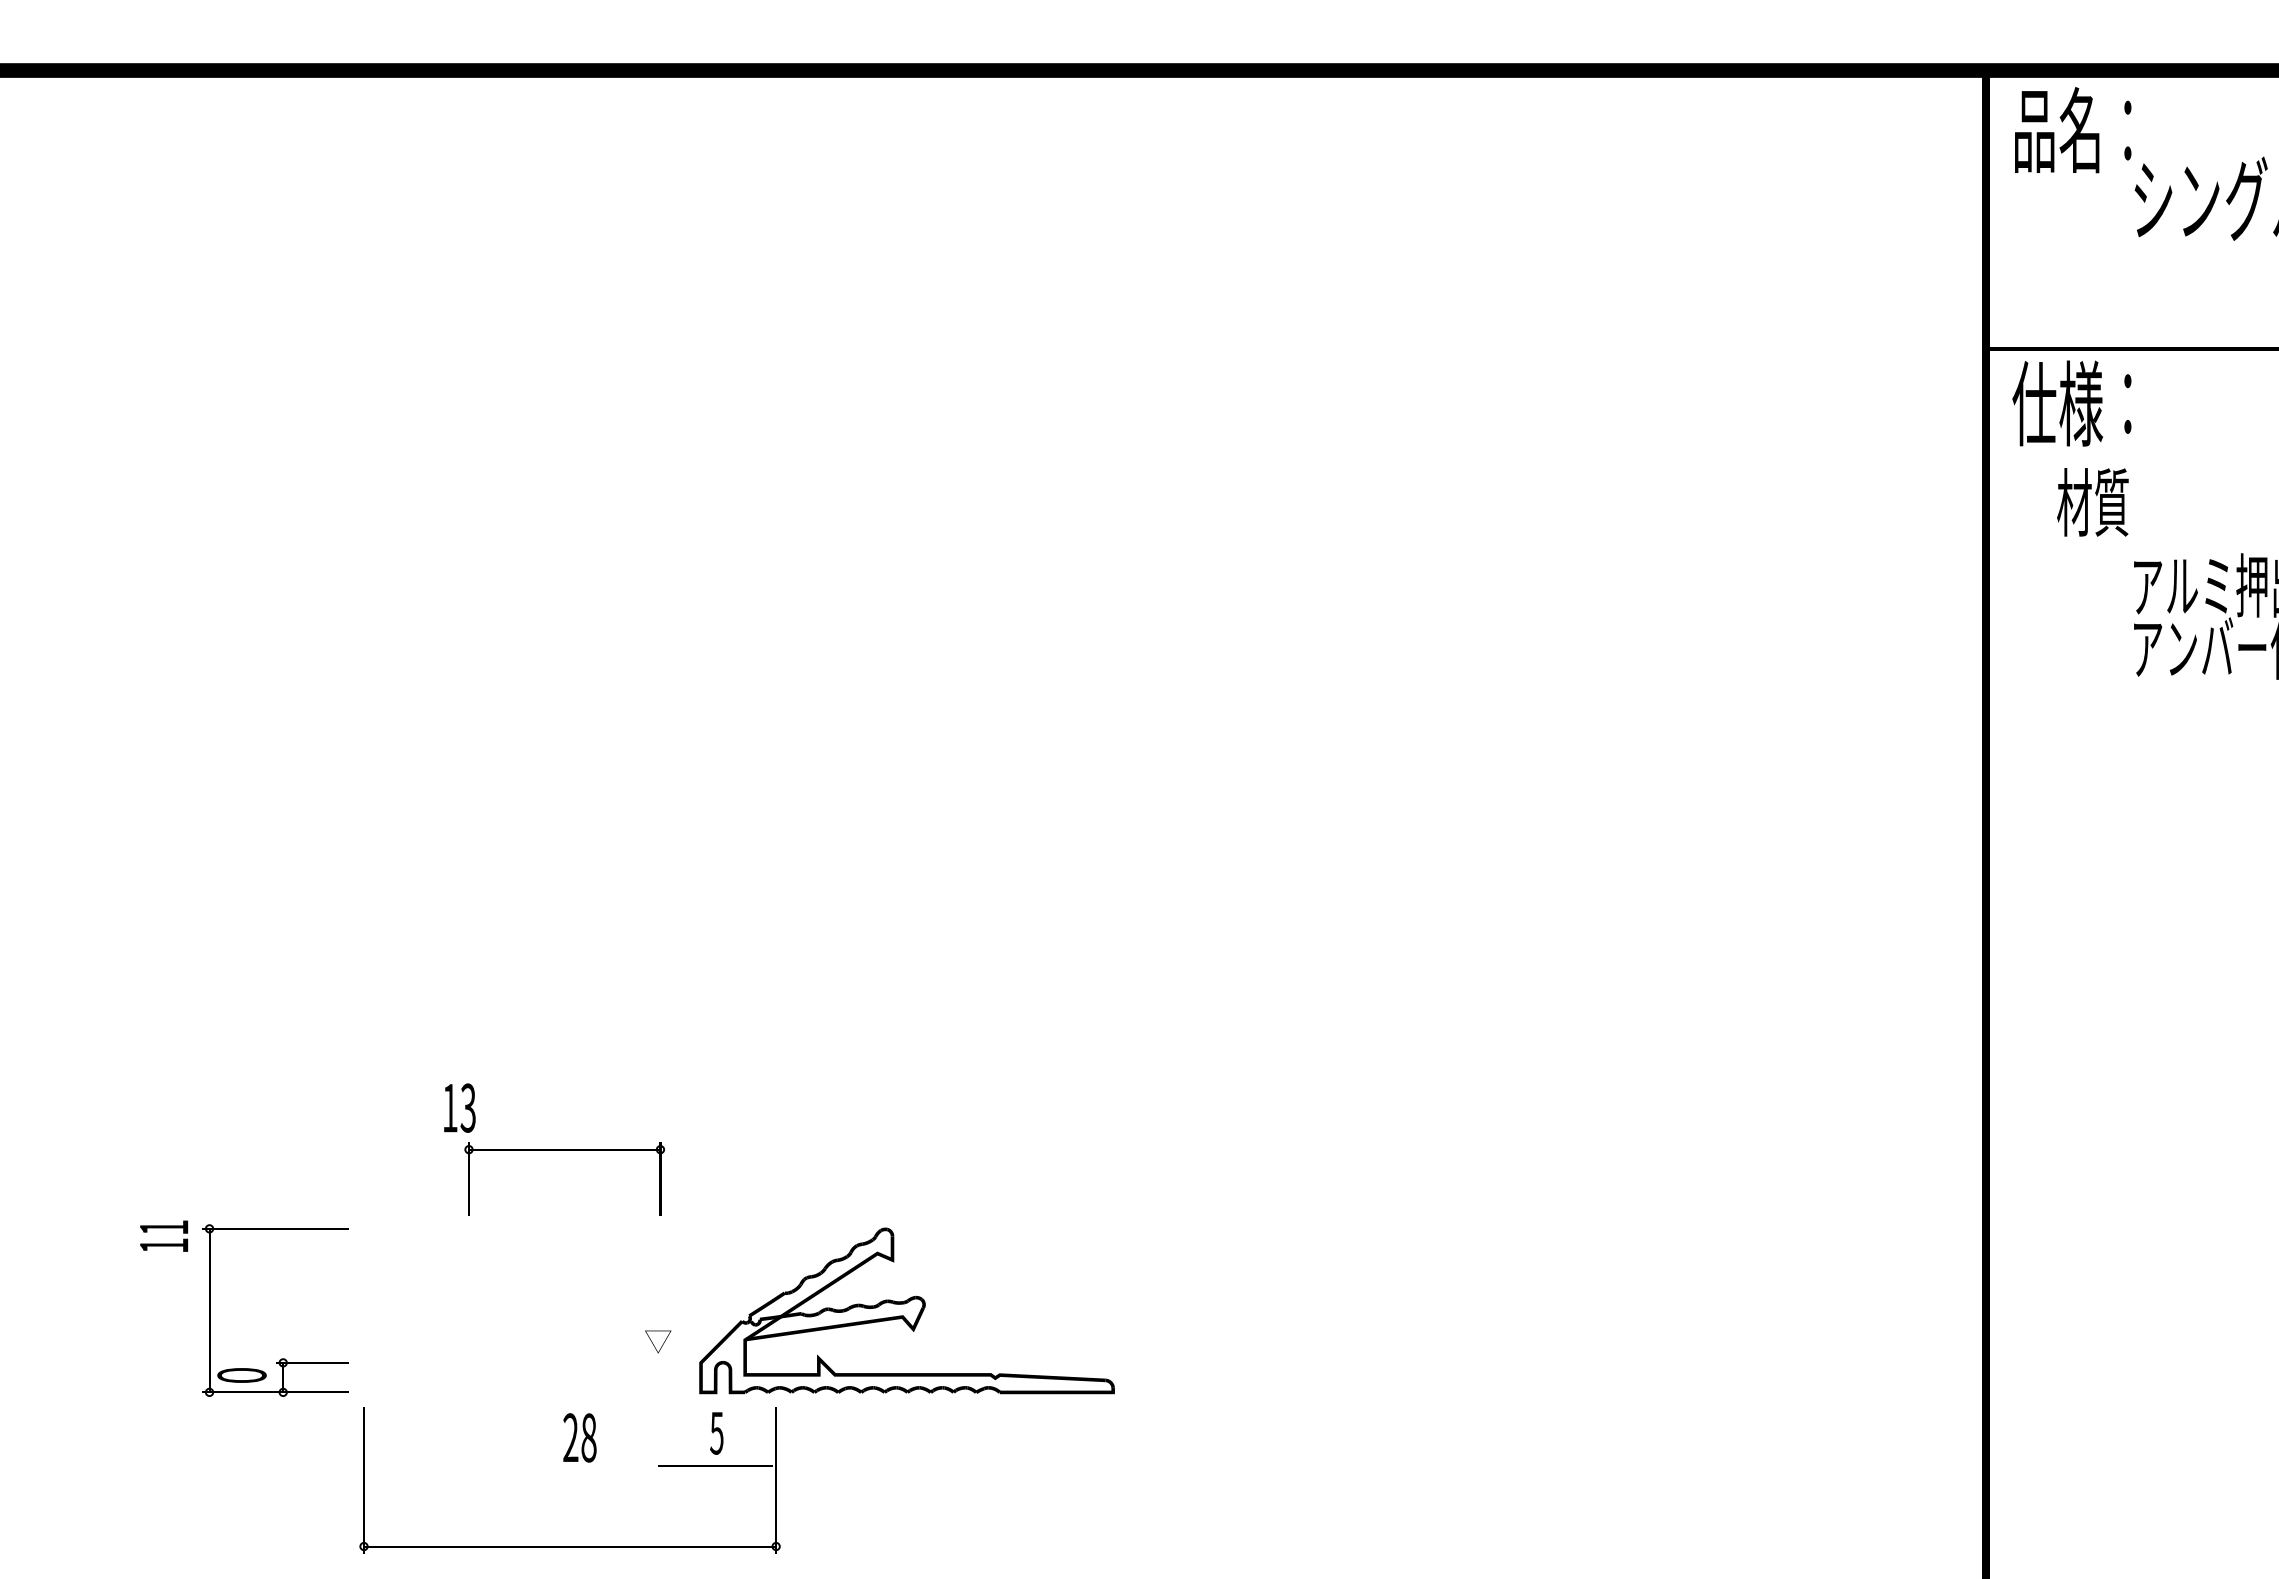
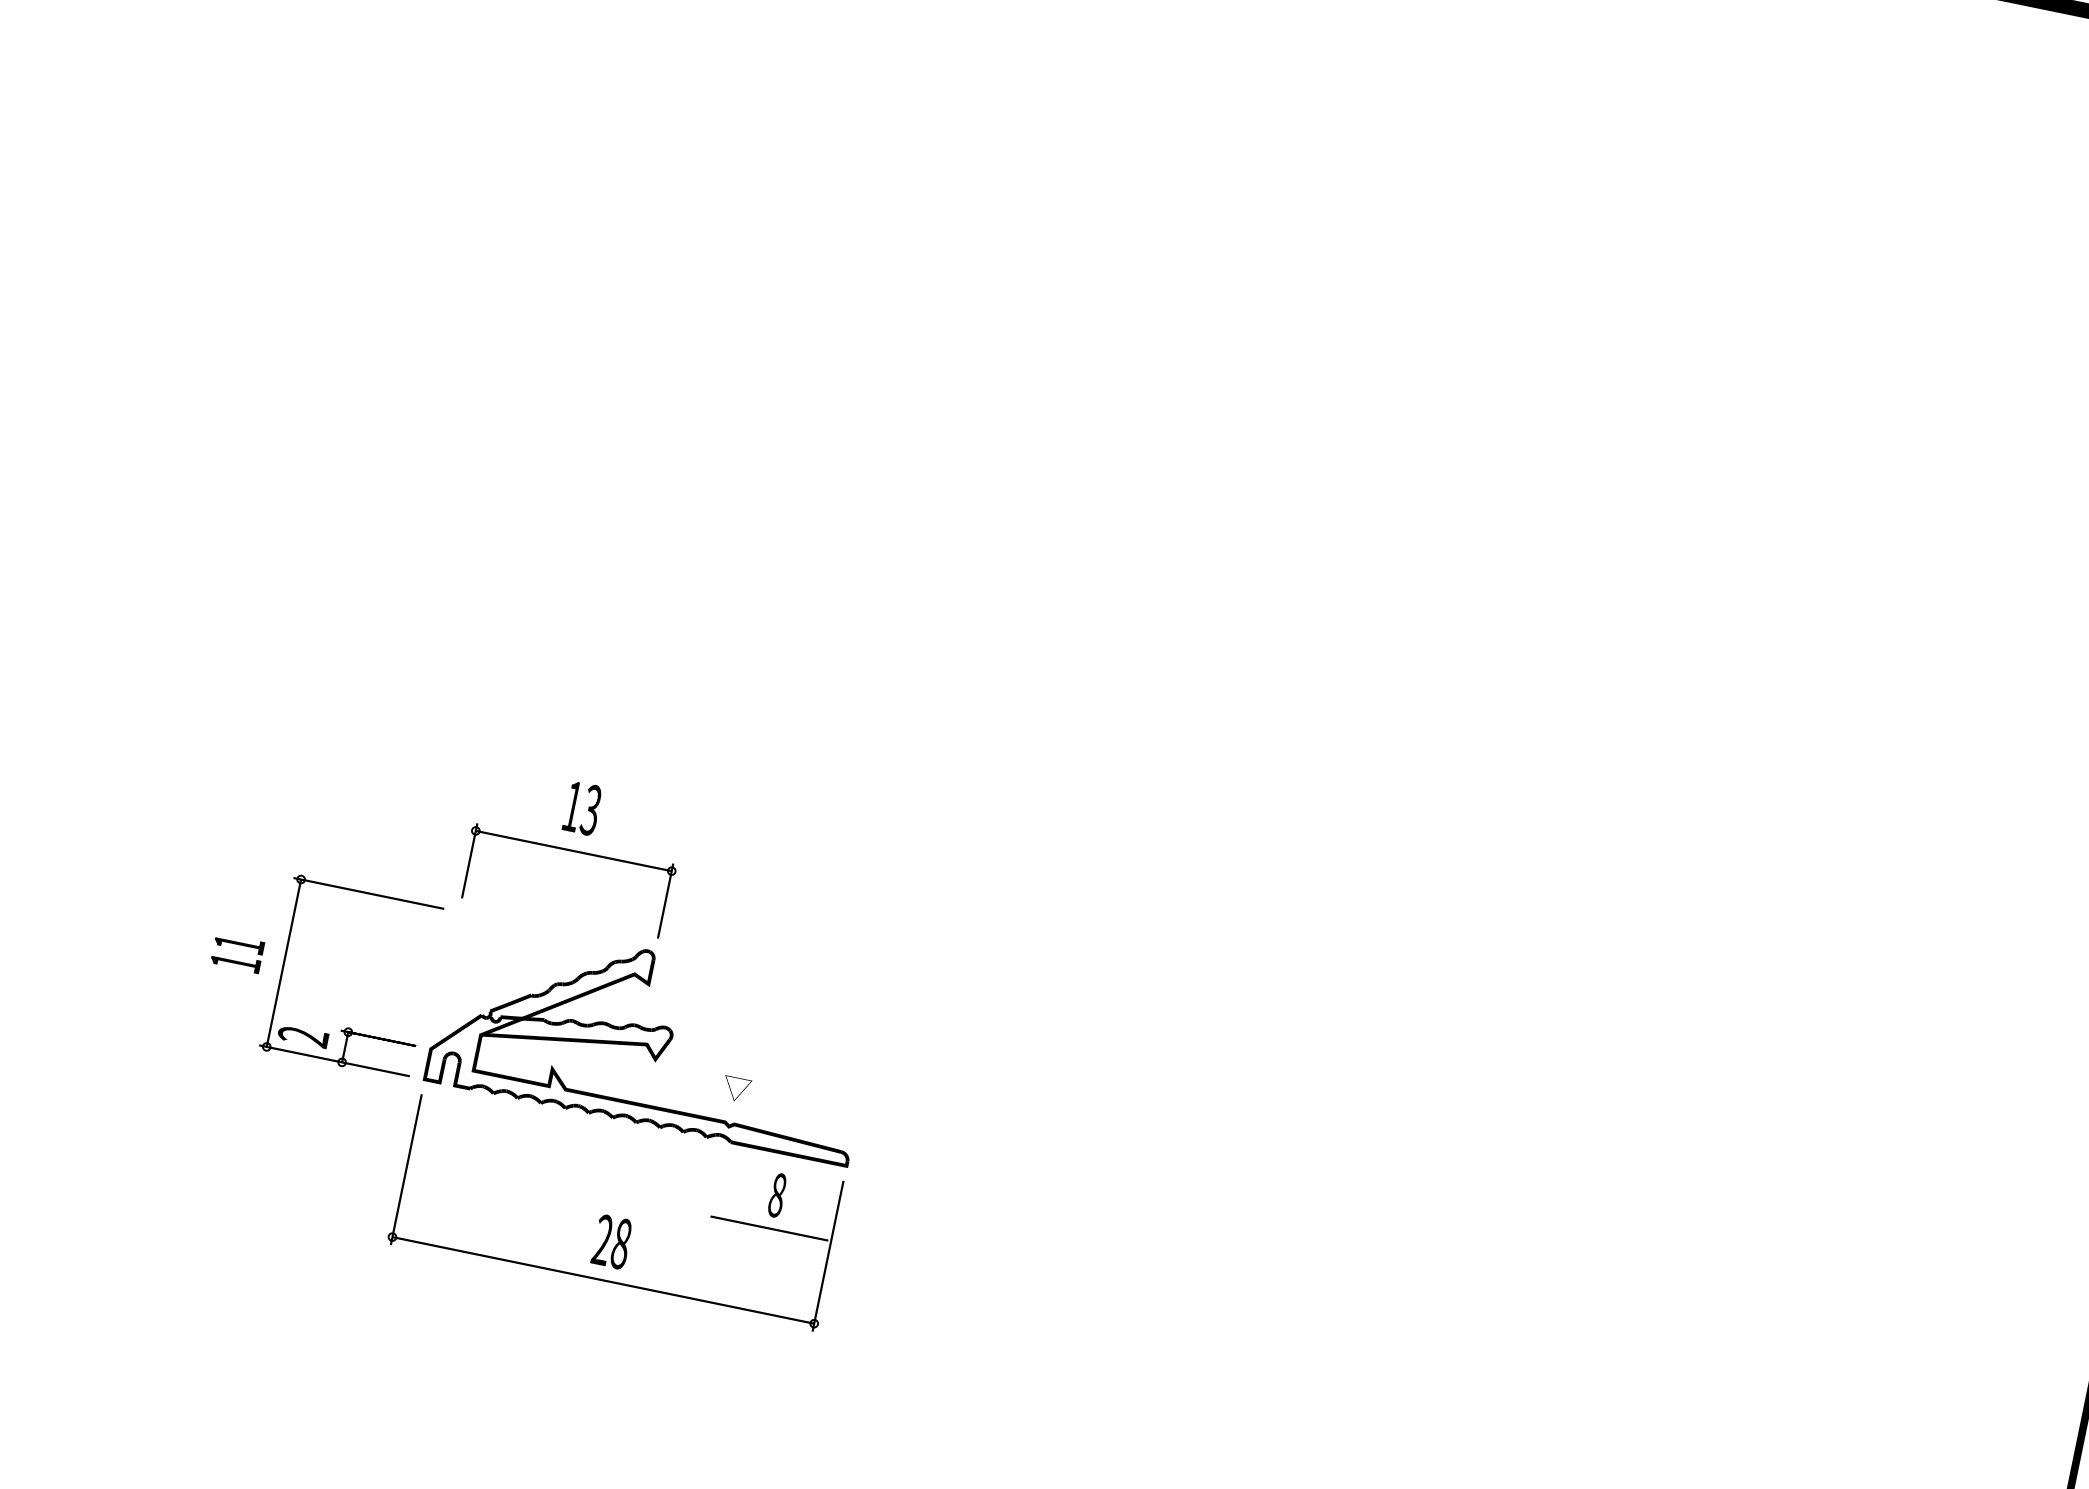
part: (564, 1150) -> (573, 851), moved
text: (164, 1235) -> (238, 952), moved
part: (906, 1310) -> (652, 1038), moved
text: (241, 1375) -> (303, 1036), 0 -> 2
text: (716, 1432) -> (777, 1194), 5 -> 8
text: (579, 1437) -> (611, 1241), moved

